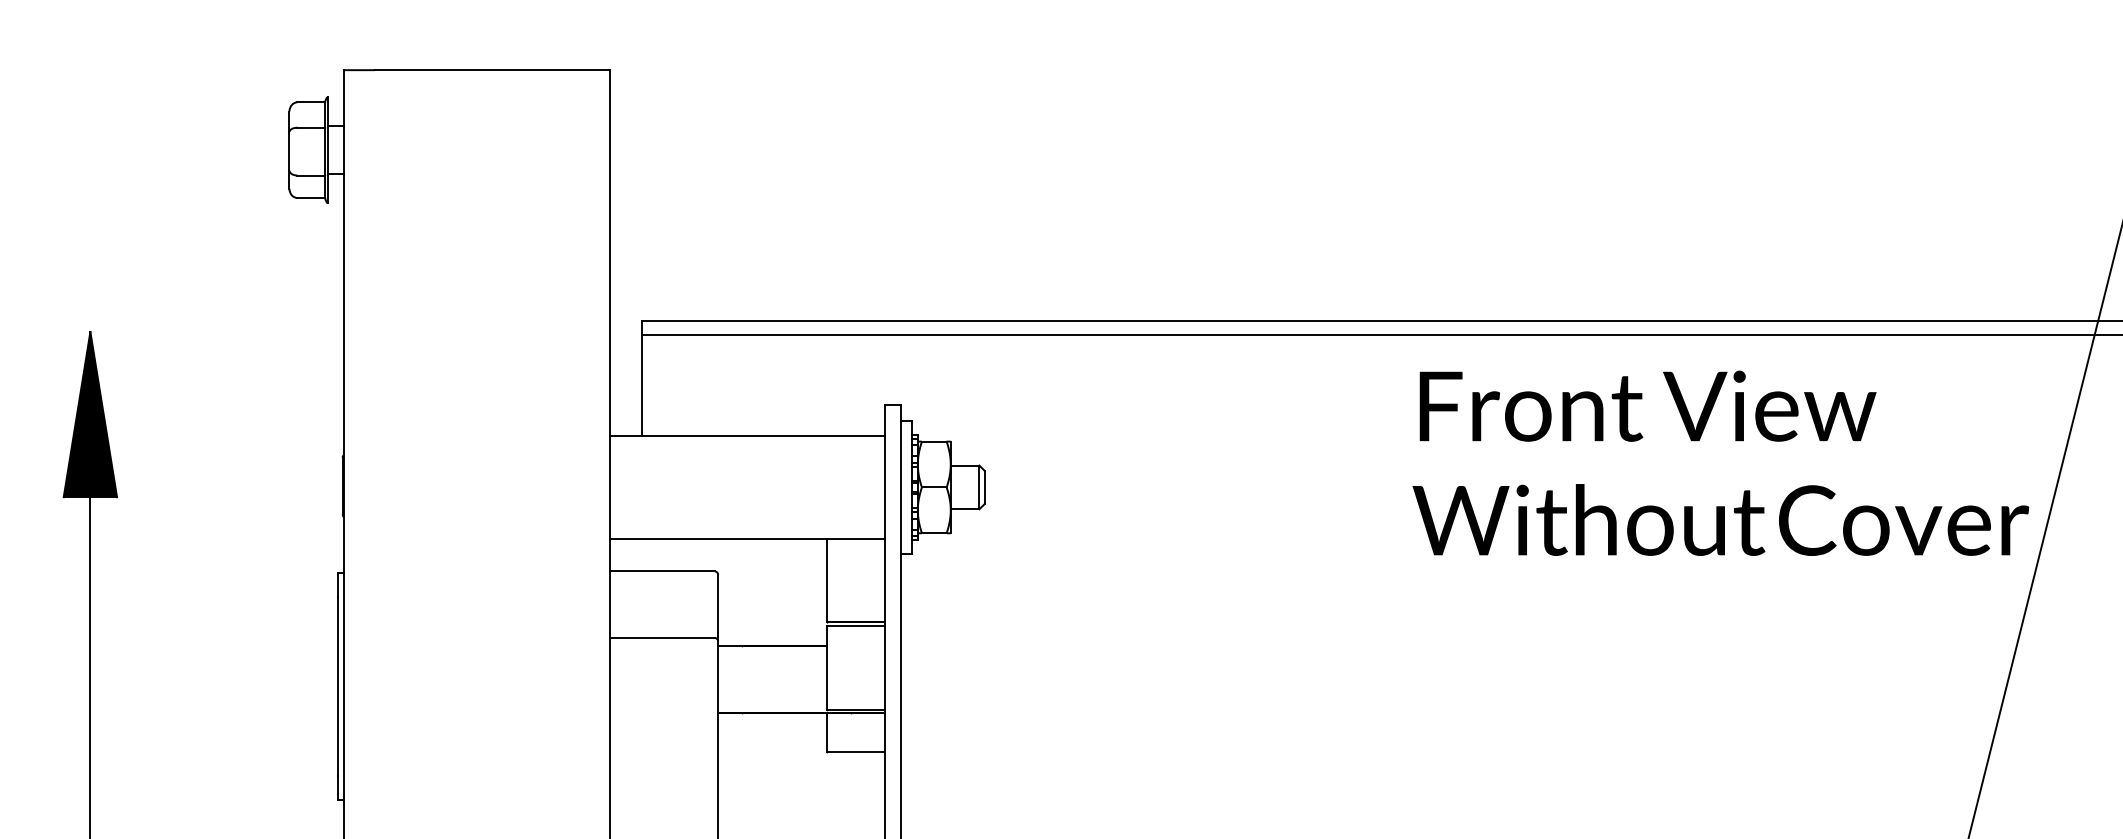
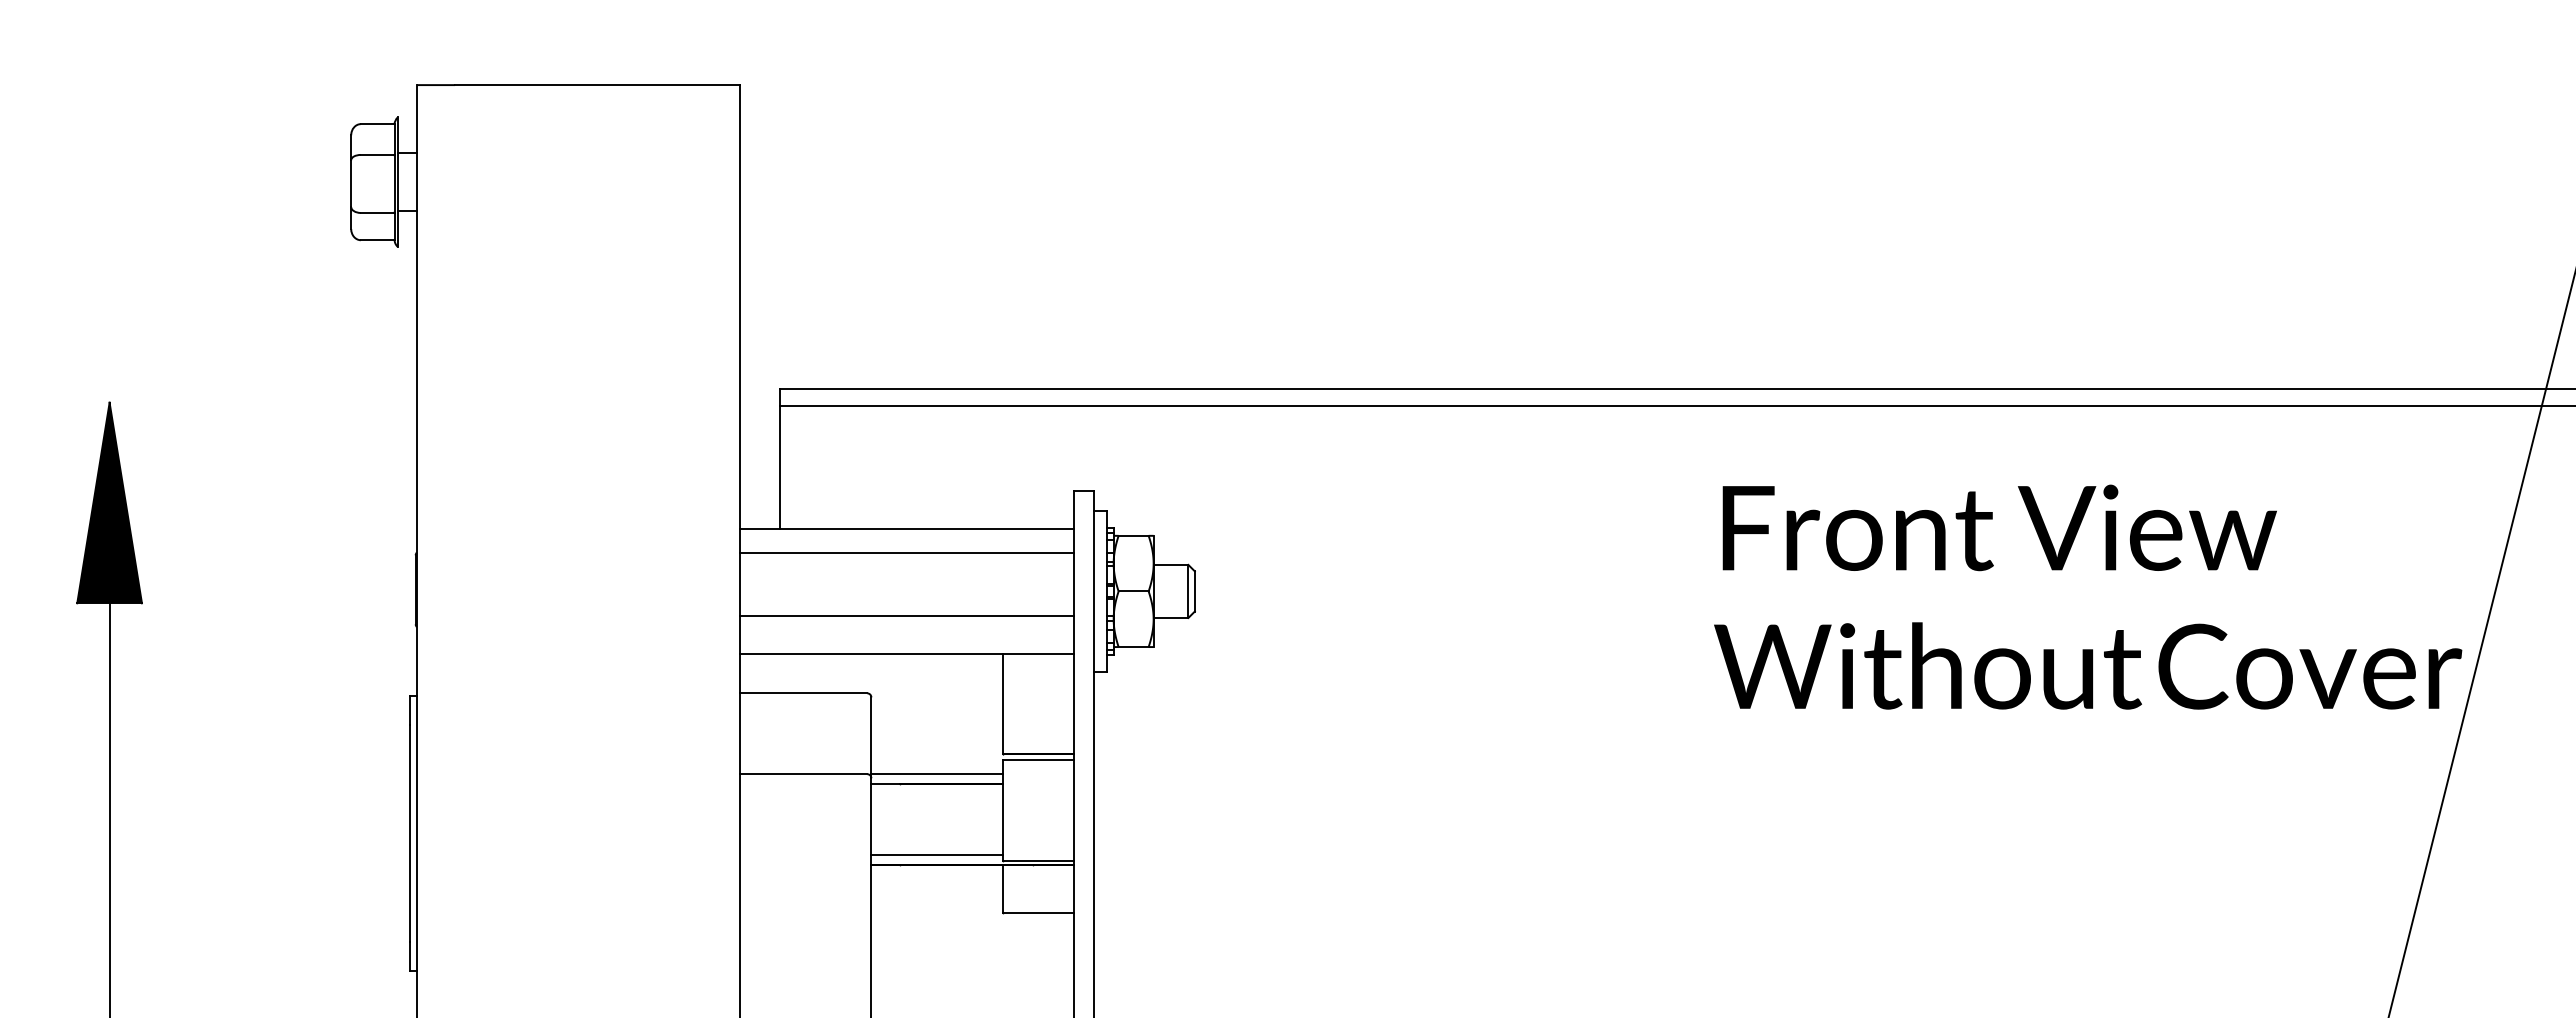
line: (747, 456) -> (906, 553), added
text: (1721, 462) -> (2088, 596), moved
line: (747, 507) -> (906, 615), added
line: (772, 638) -> (937, 774), added
line: (772, 705) -> (937, 855), added

